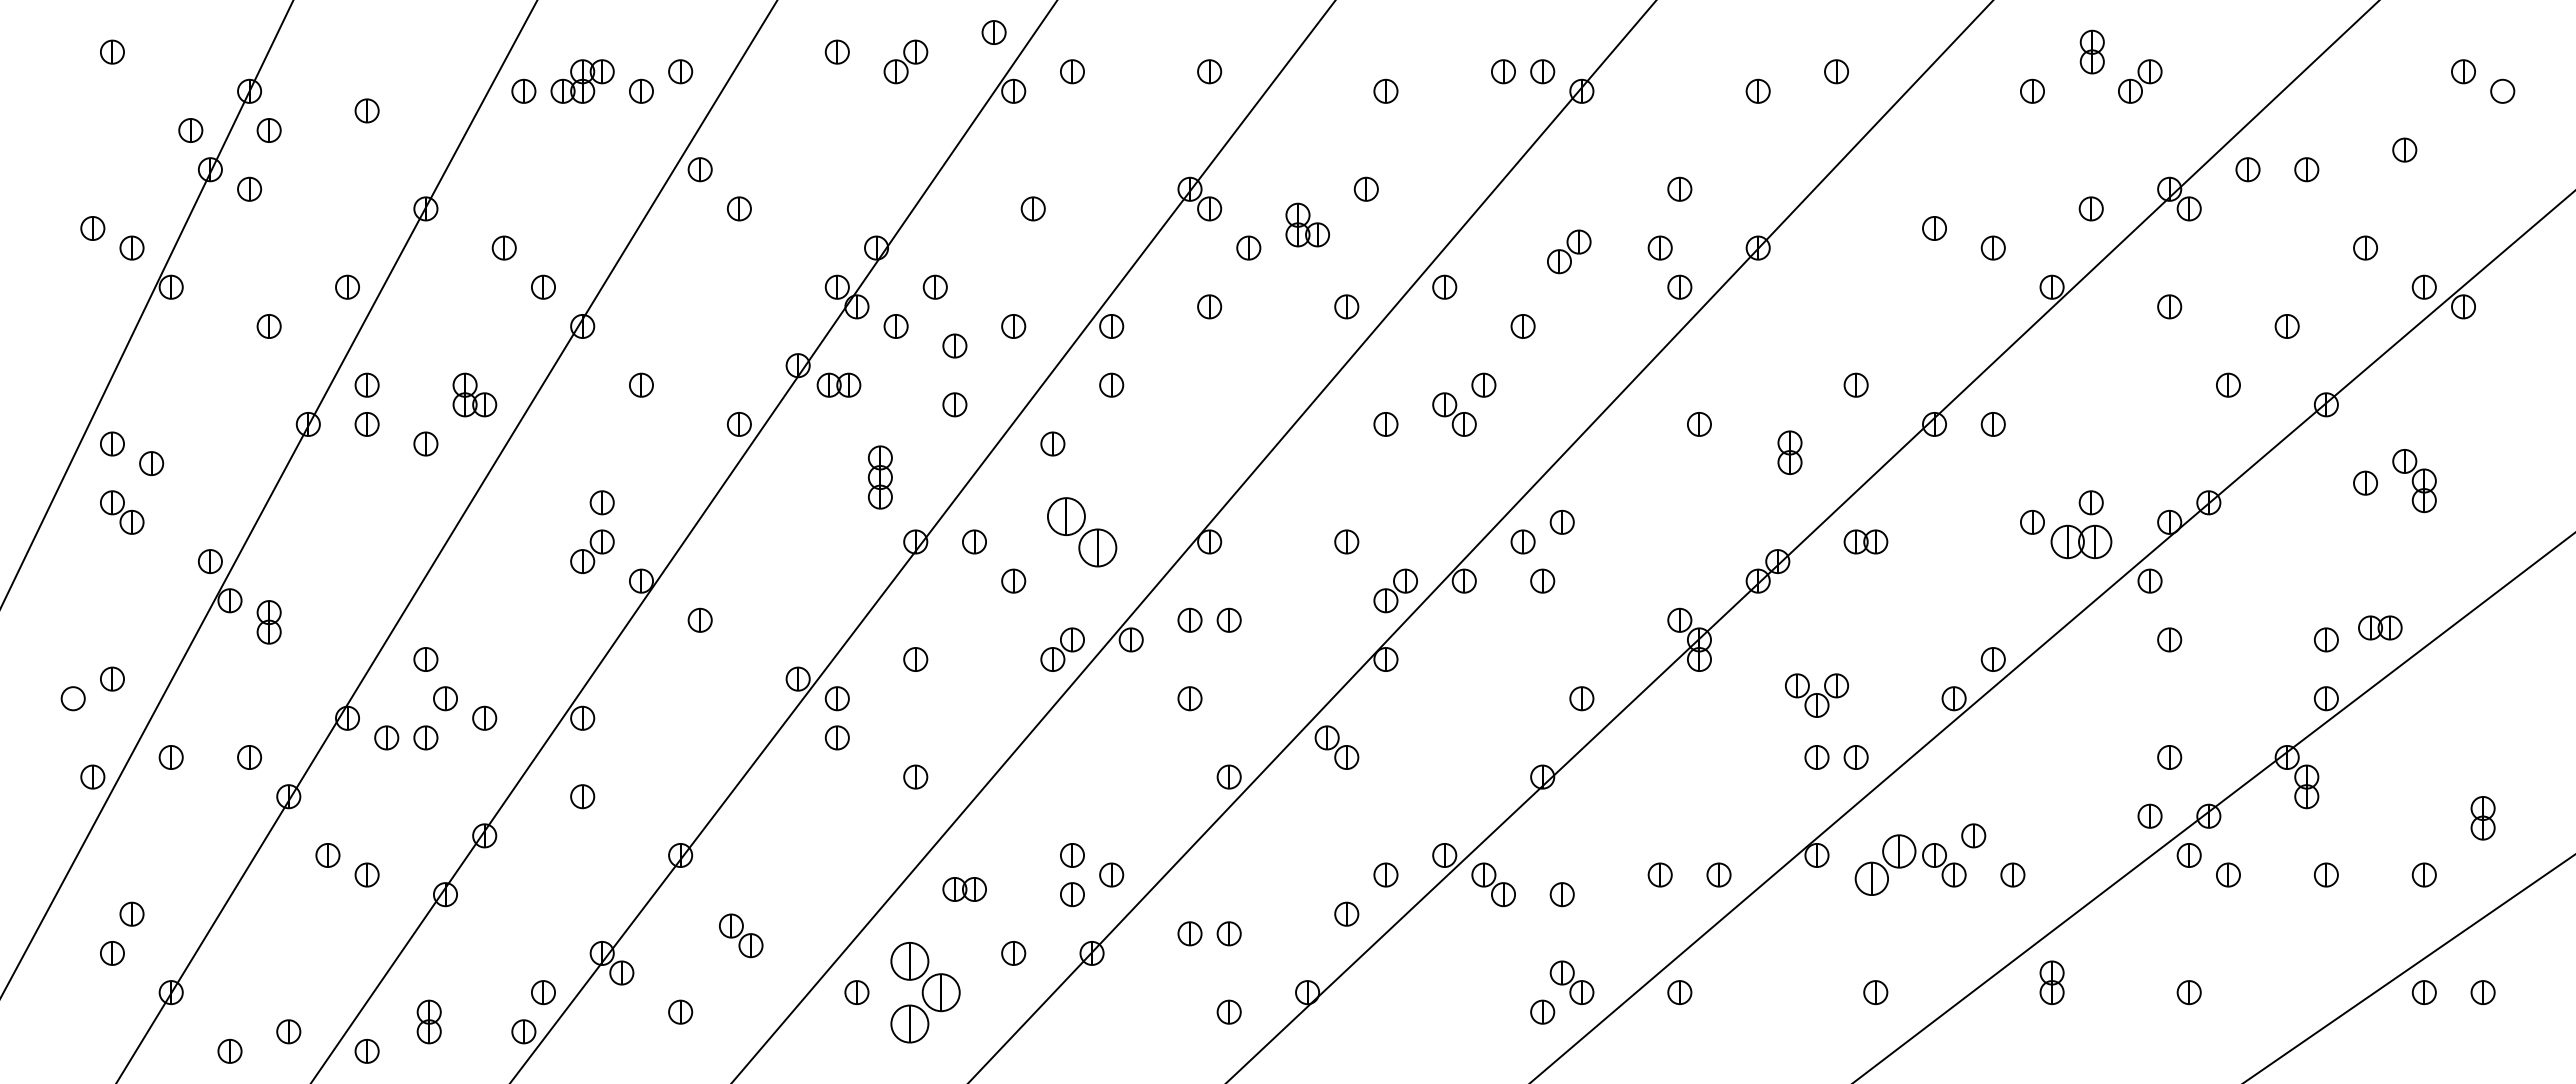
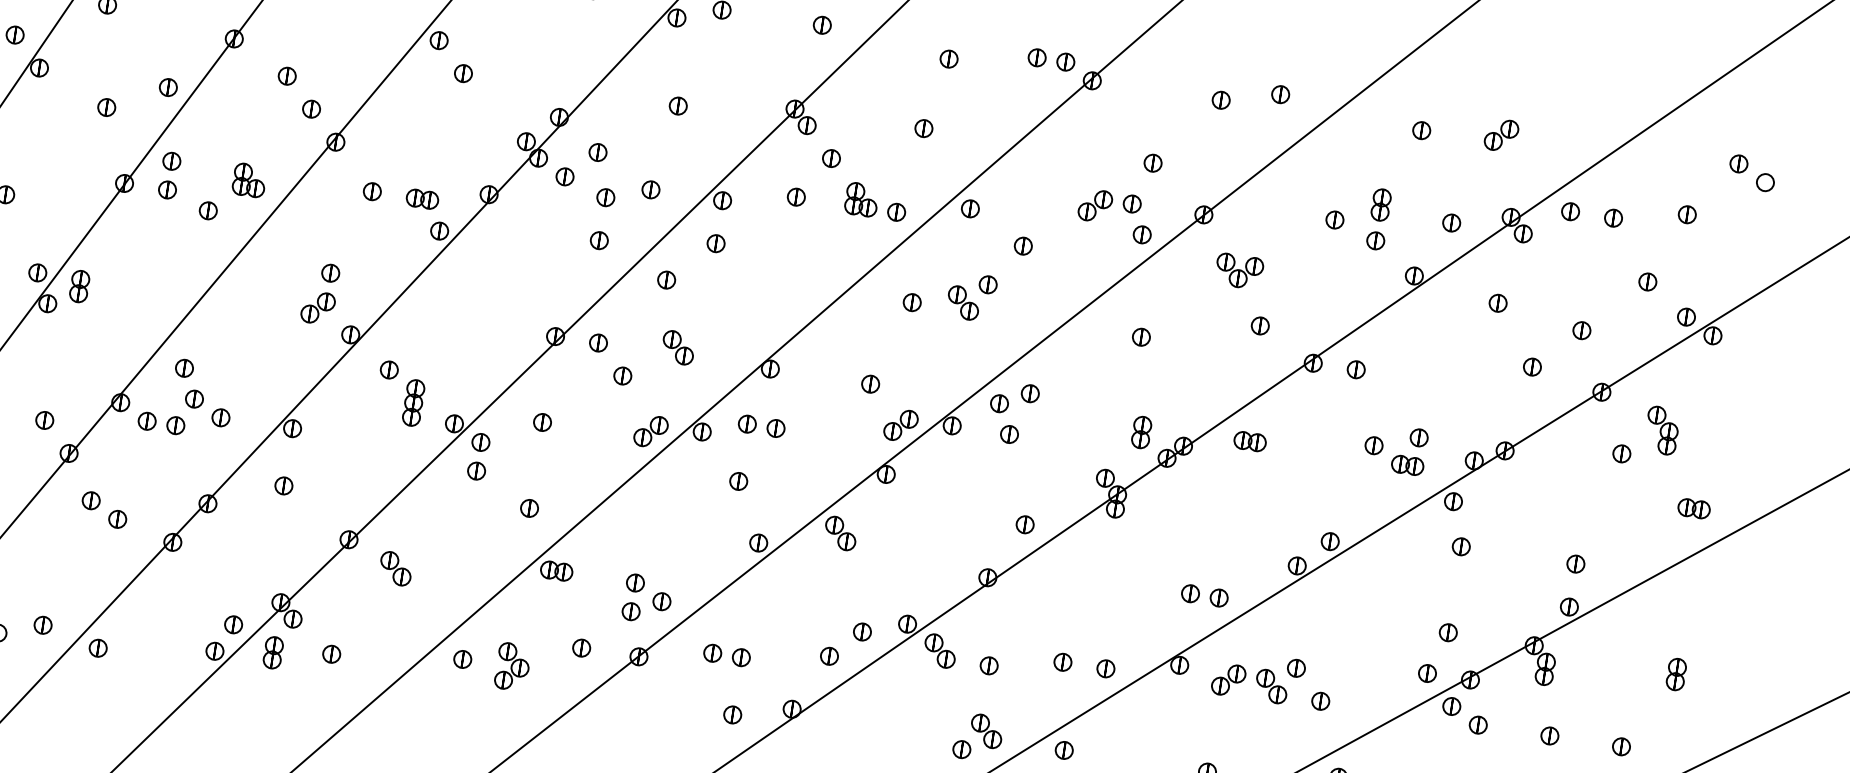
part: (2091, 51) -> (1380, 204), moved
part: (1307, 224) -> (861, 199), moved
part: (1569, 251) -> (1095, 205), moved
part: (838, 384) -> (422, 198), moved
part: (1789, 452) -> (1141, 432), moved
part: (880, 477) -> (413, 403), moved
part: (2414, 481) -> (1661, 431), moved
part: (1082, 531) -> (678, 347), size x0.62
part: (2081, 541) -> (1407, 465), size x0.71
part: (268, 622) -> (79, 286), moved
part: (2380, 627) -> (1694, 508), moved
part: (1816, 695) -> (1238, 271), moved
part: (2482, 818) -> (1675, 674), moved
part: (1885, 865) -> (1228, 680), size x0.71
part: (964, 889) -> (556, 571), moved
part: (741, 935) -> (396, 568), moved
part: (925, 992) -> (512, 666), size x0.62
part: (428, 1021) -> (272, 652), moved

